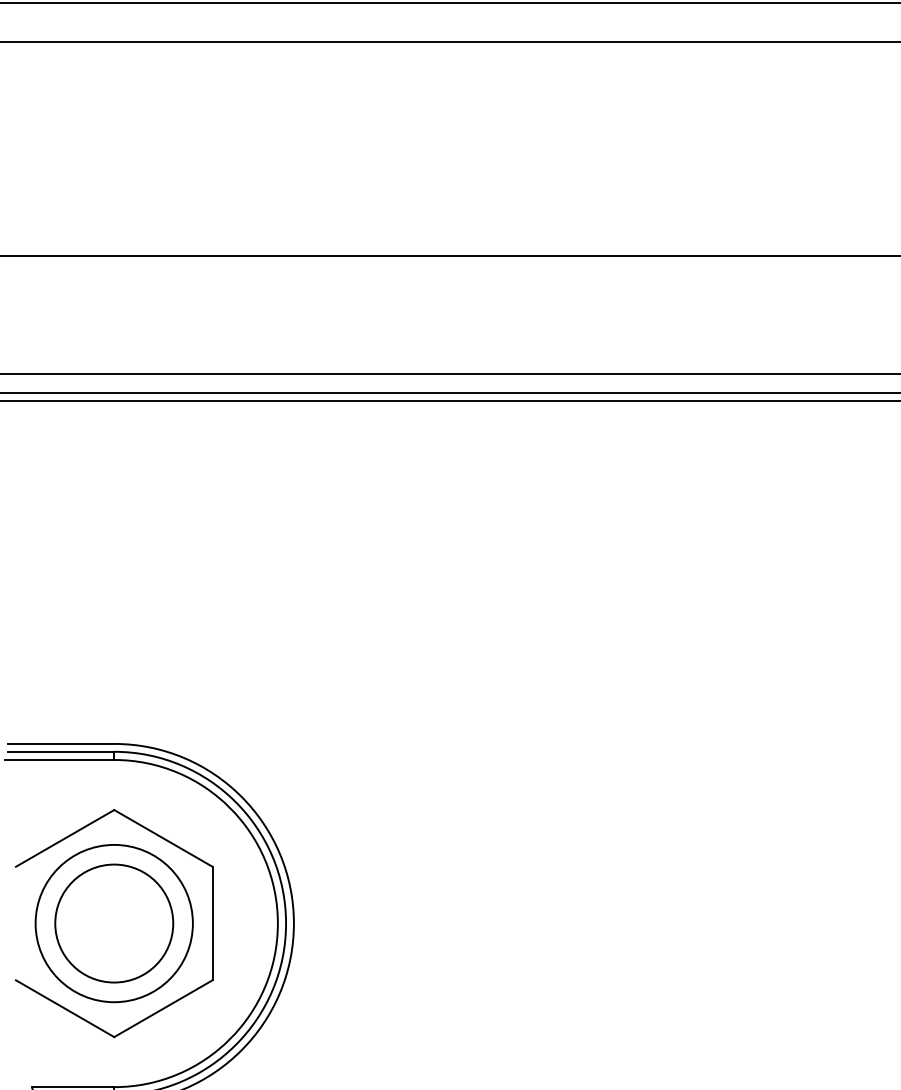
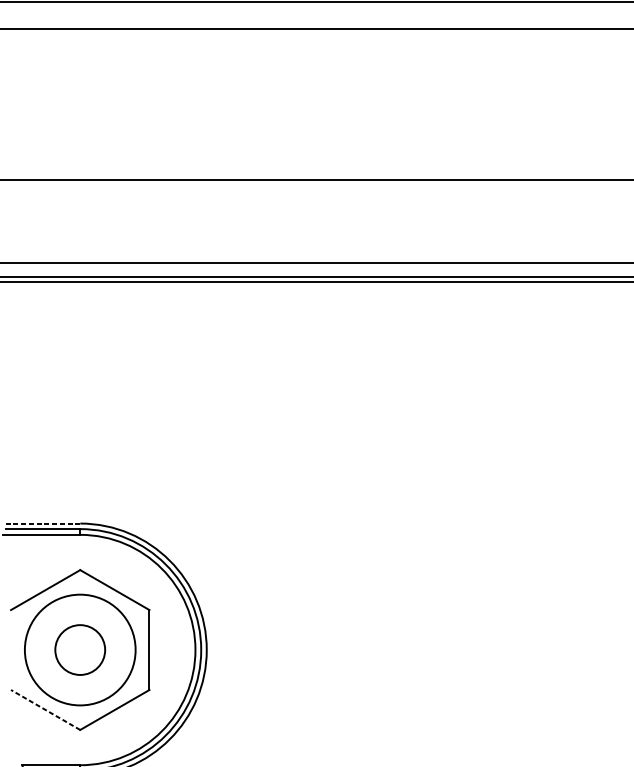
line: (60, 743) -> (42, 523), solid -> dashed
circle: (114, 923) -> (80, 650), size x0.6
line: (65, 1008) -> (45, 709), solid -> dashed

